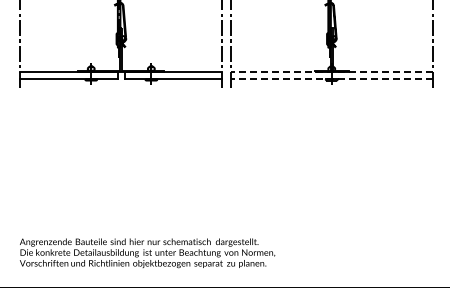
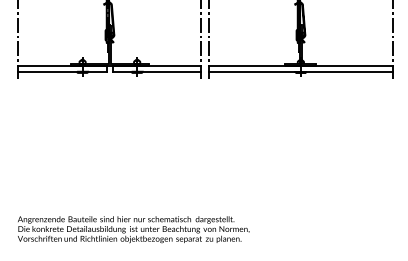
line: (331, 72) -> (300, 65), dashed -> solid
line: (331, 79) -> (300, 71), dashed -> solid

